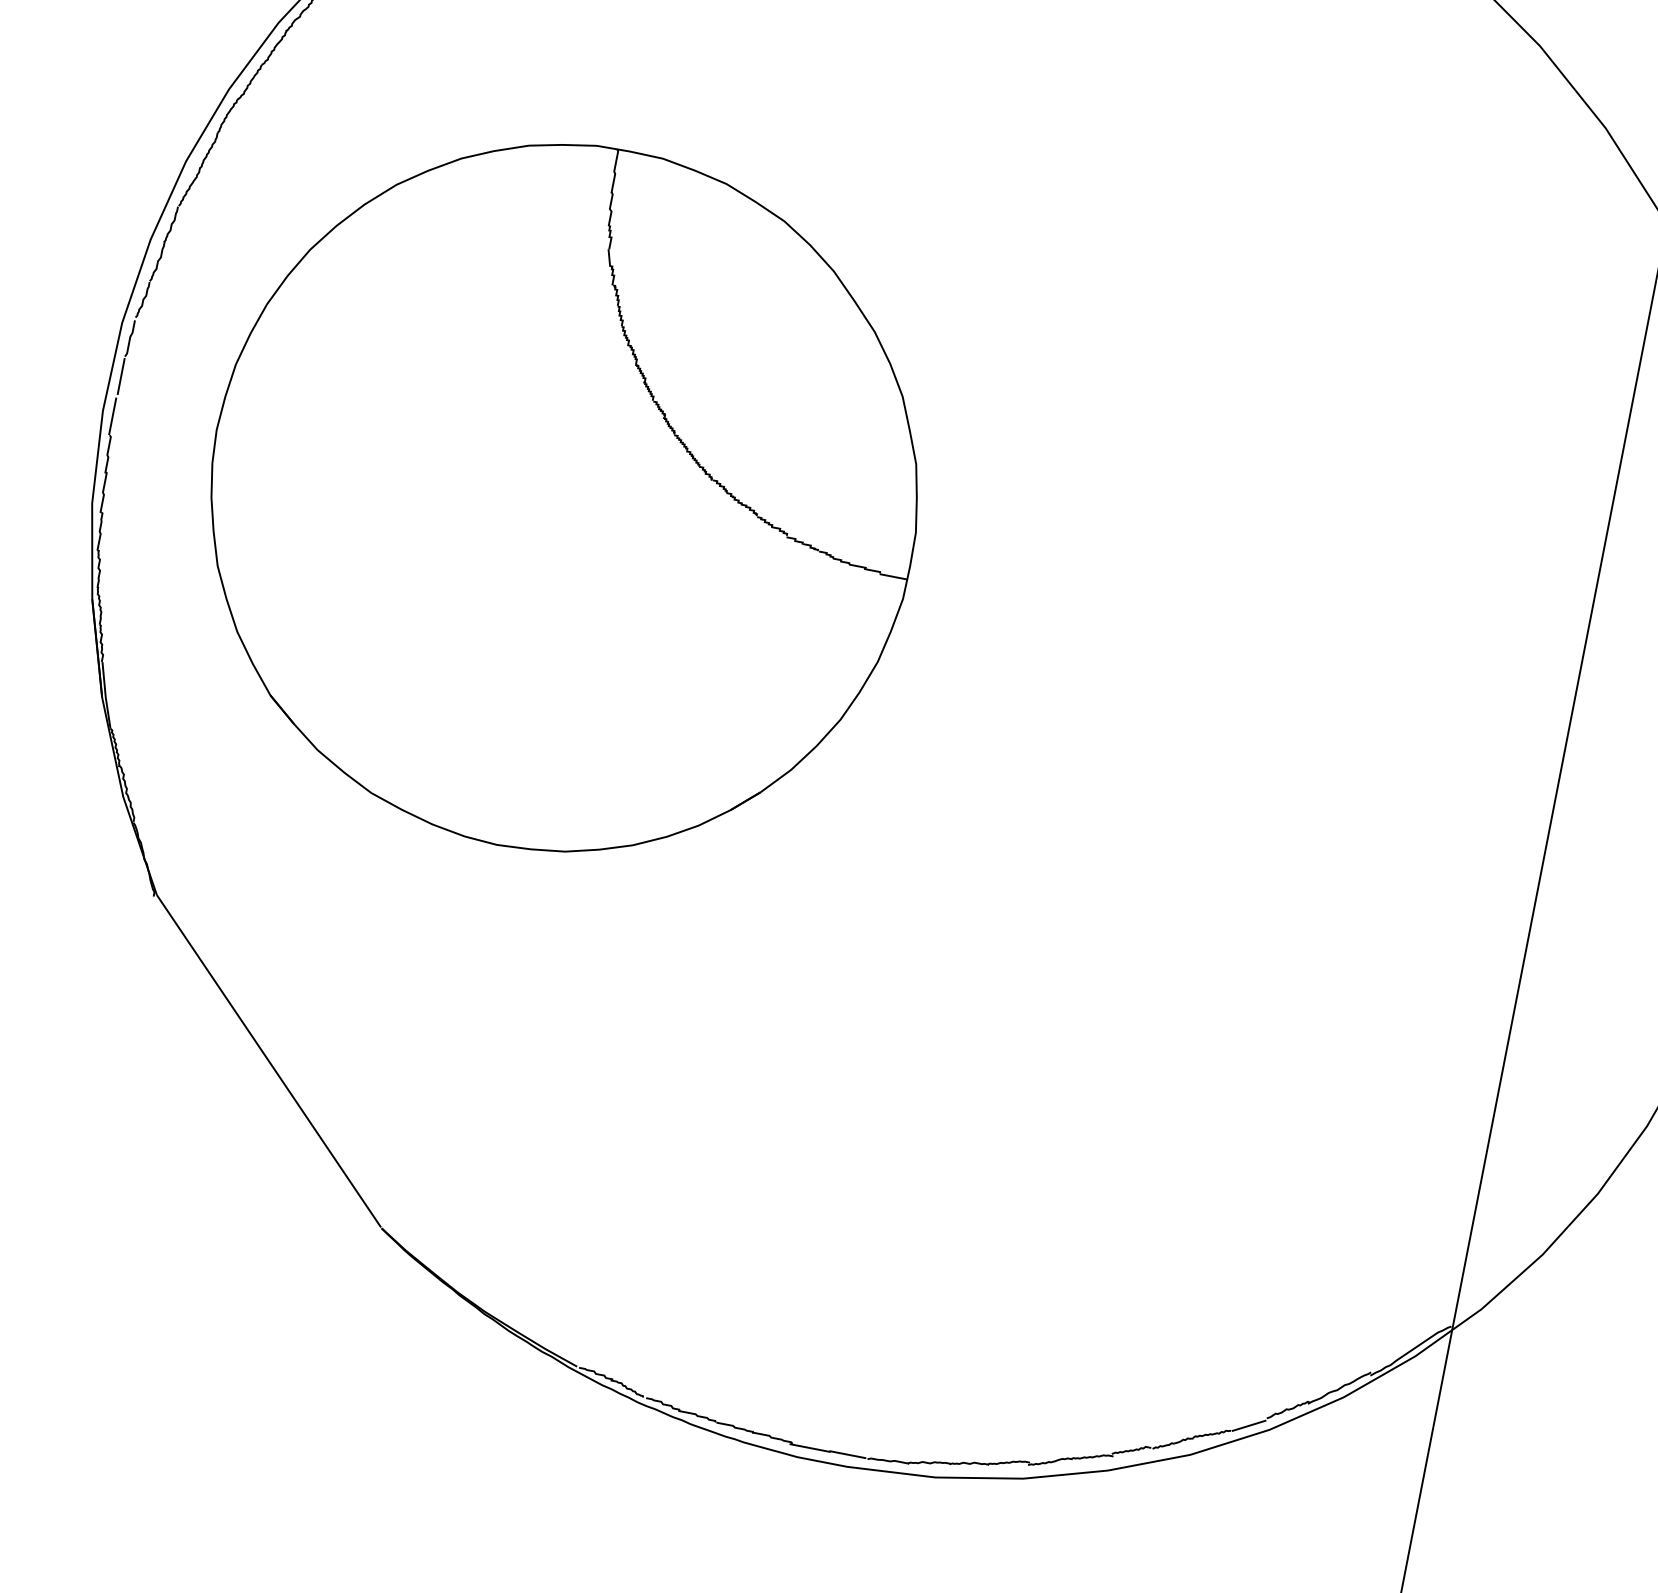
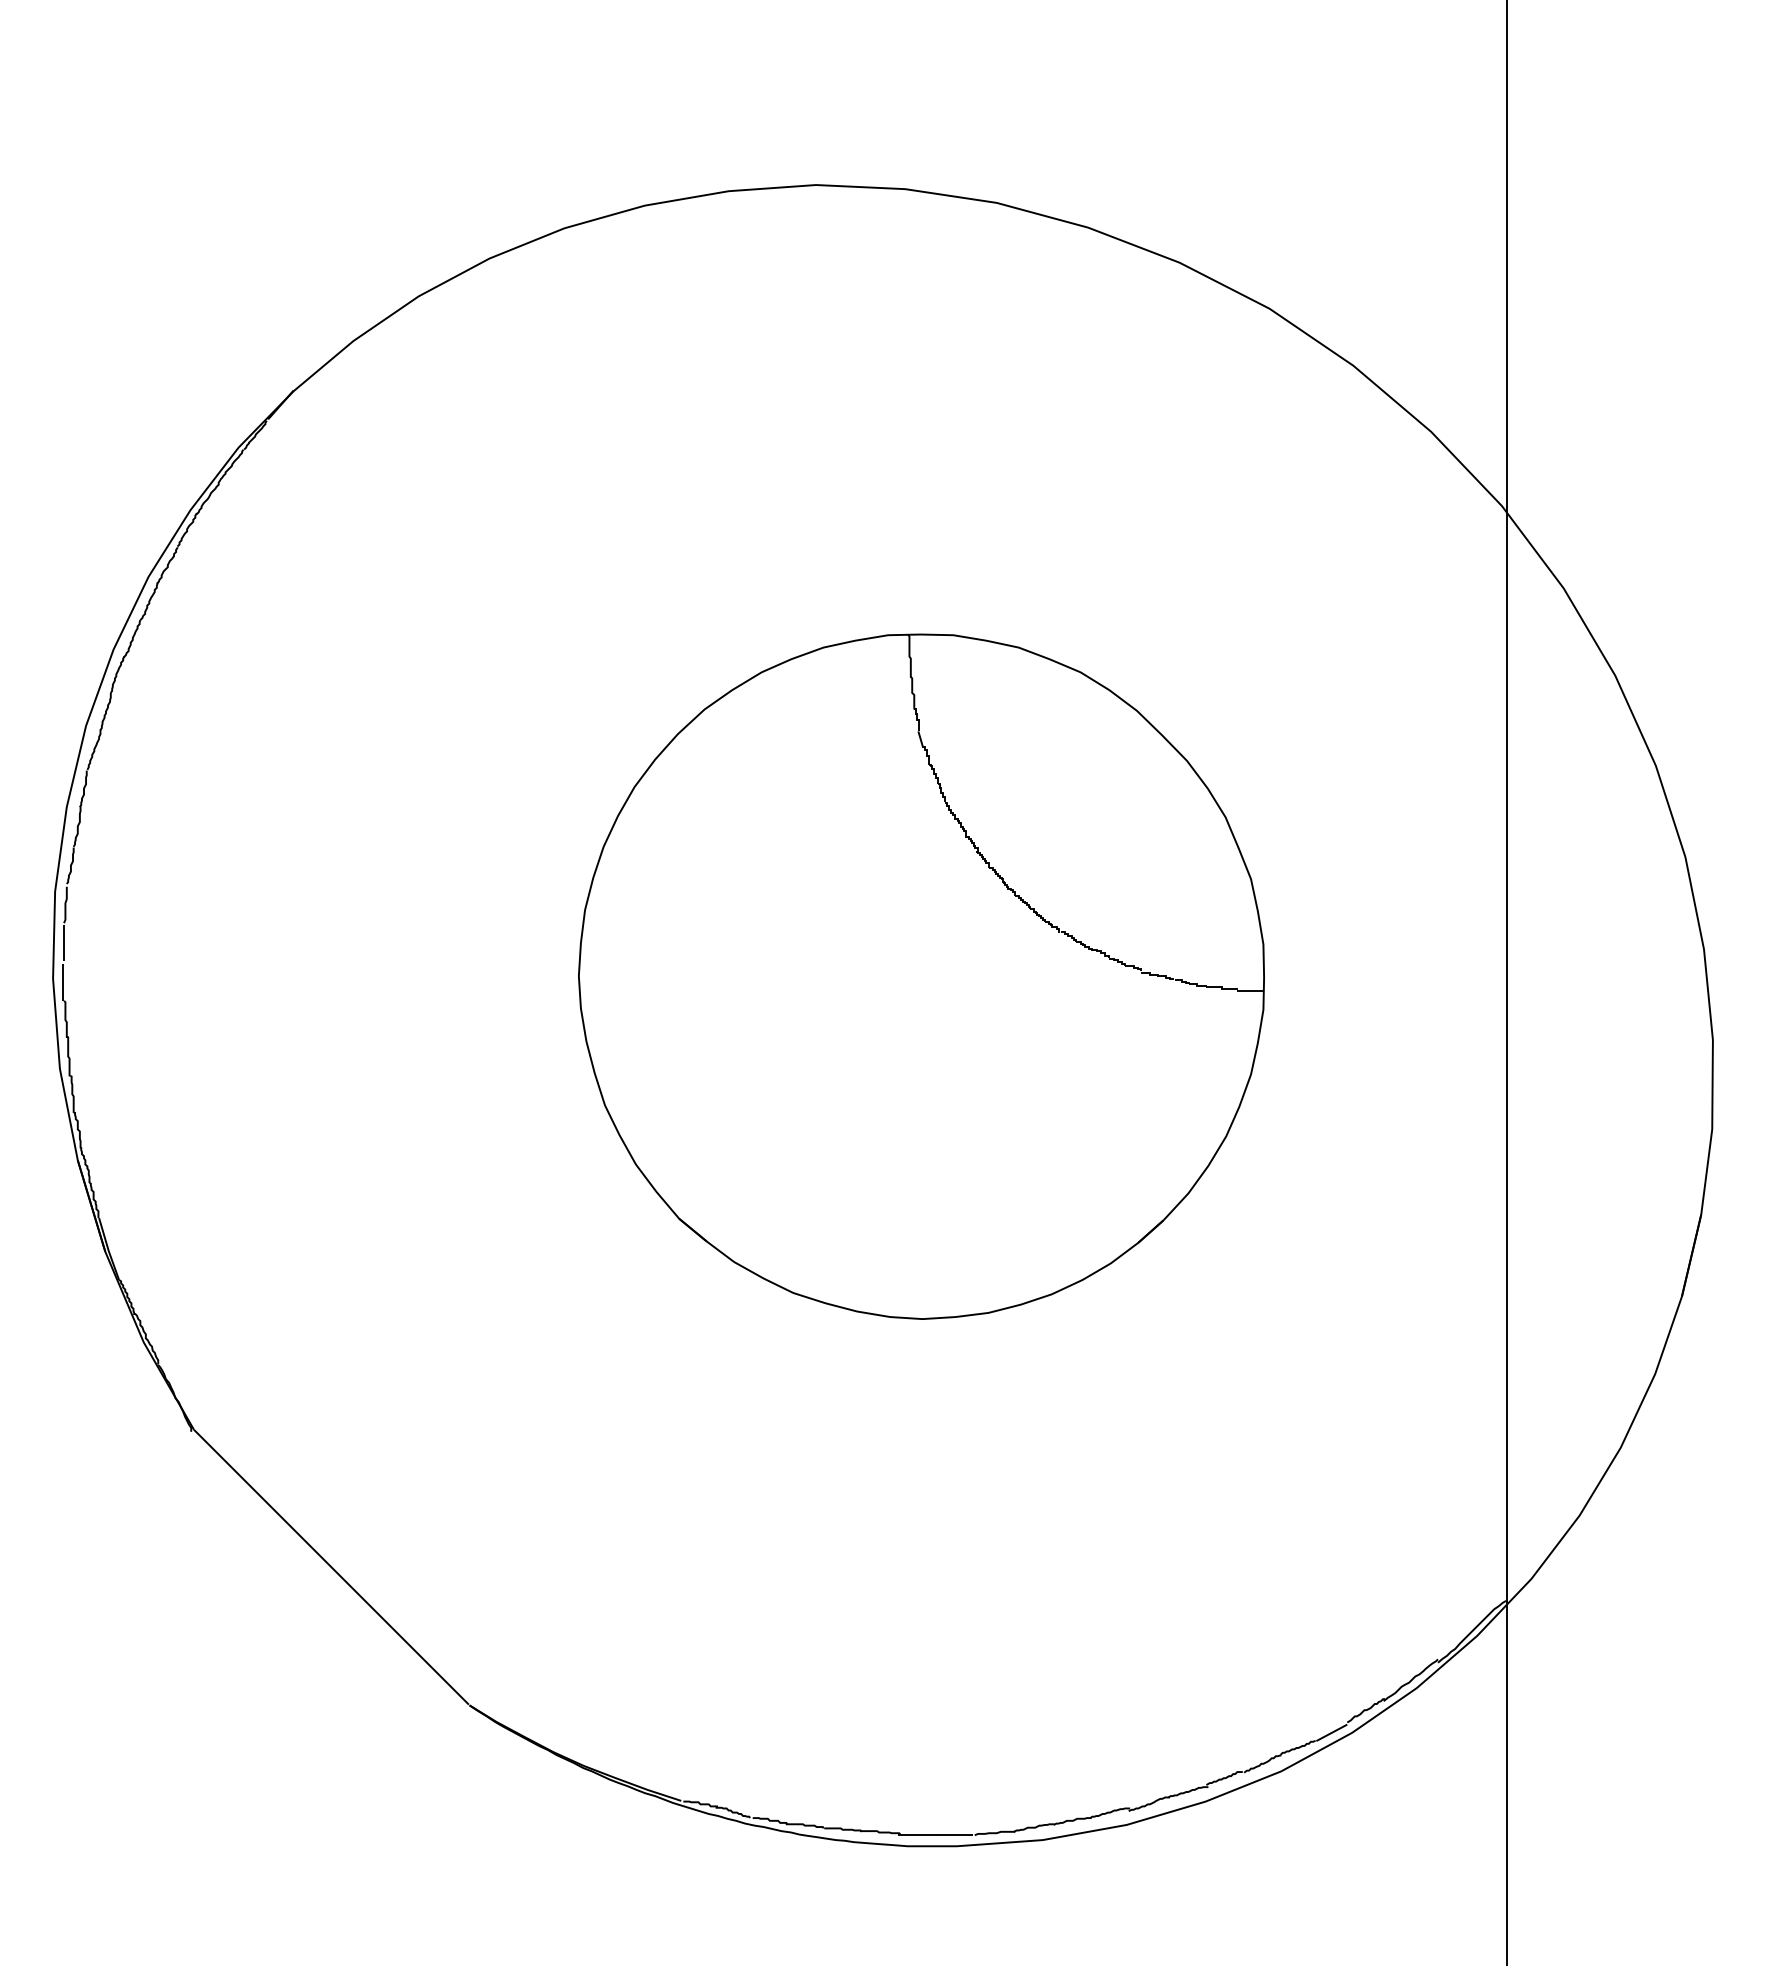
part: (563, 497) -> (921, 976), moved

